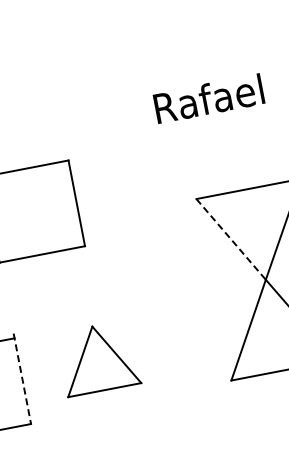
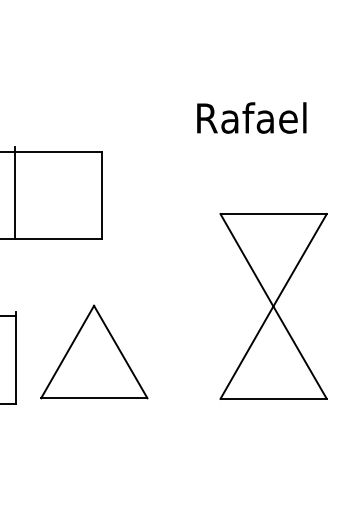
line: (231, 239) -> (247, 260), dashed -> solid
part: (98, 357) -> (94, 351), size x1.43
line: (22, 379) -> (15, 358), dashed -> solid

